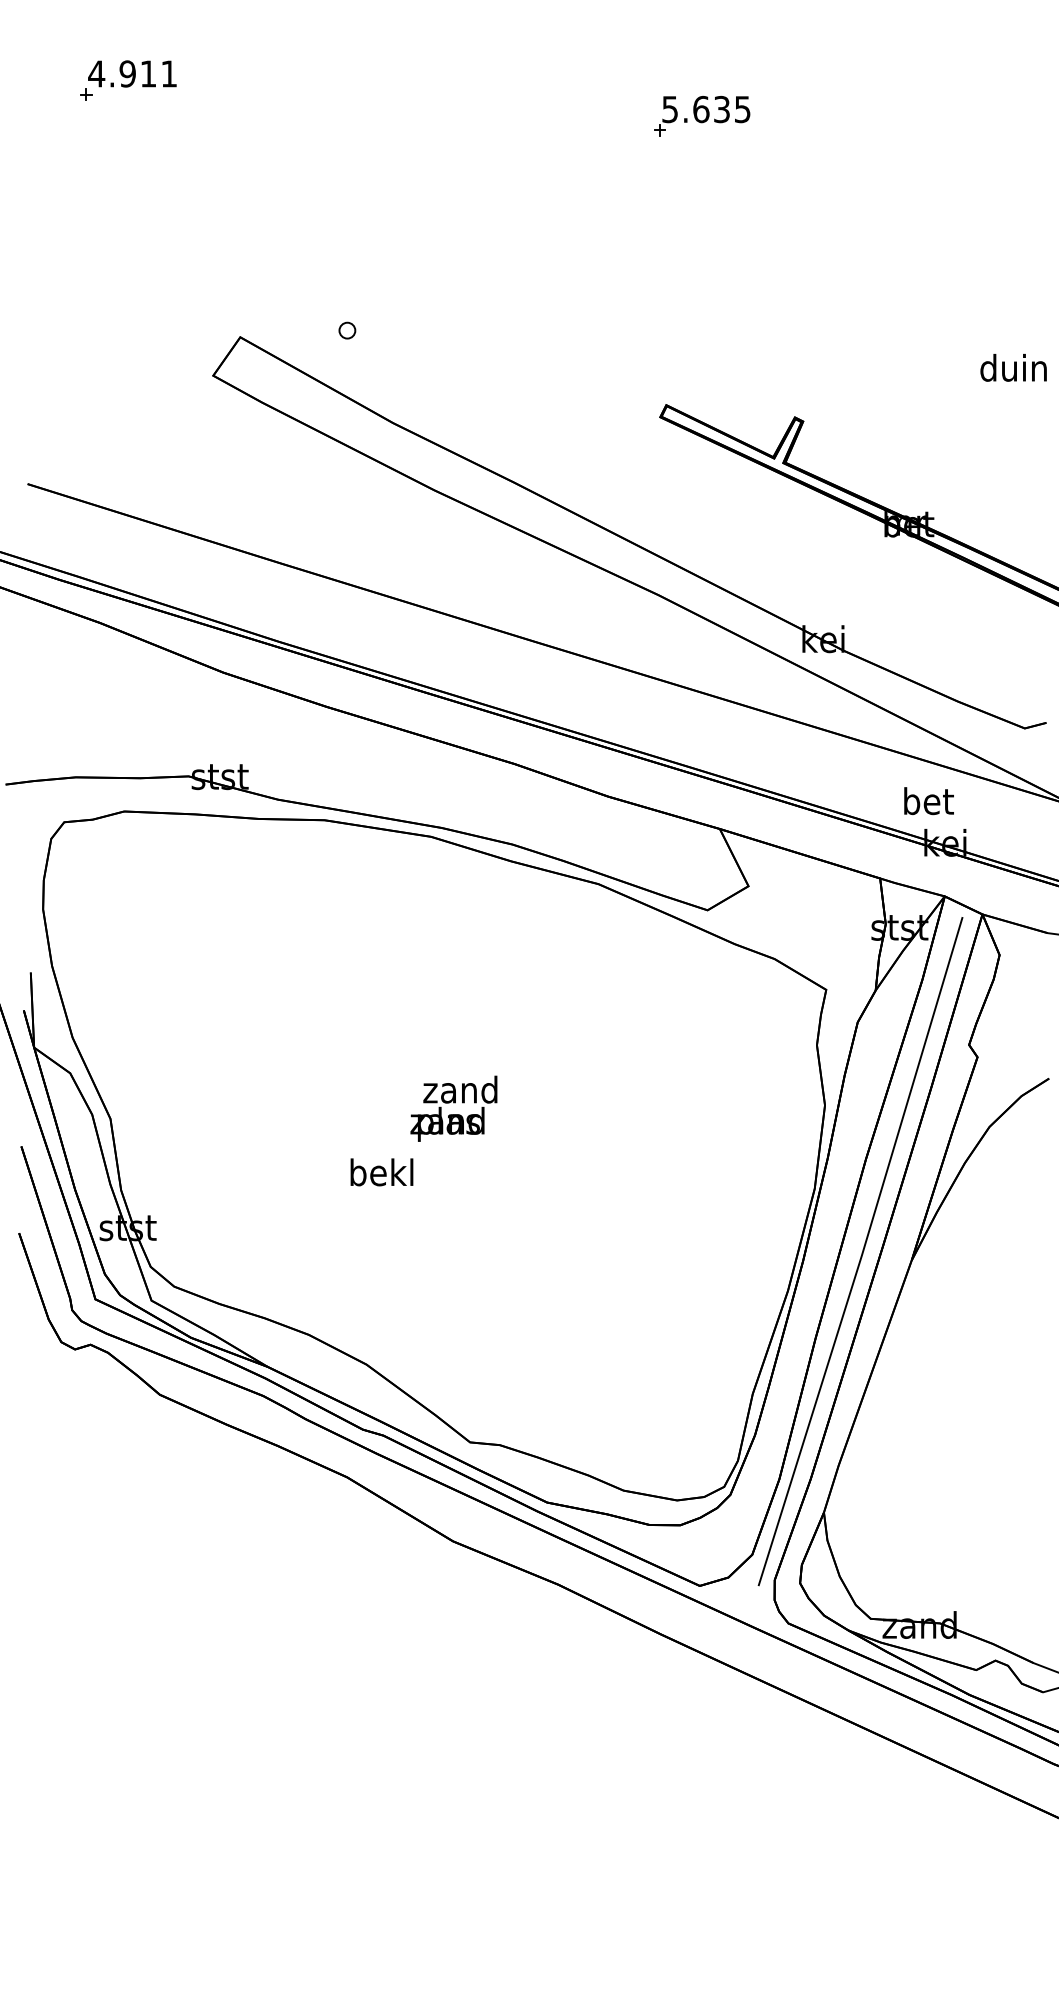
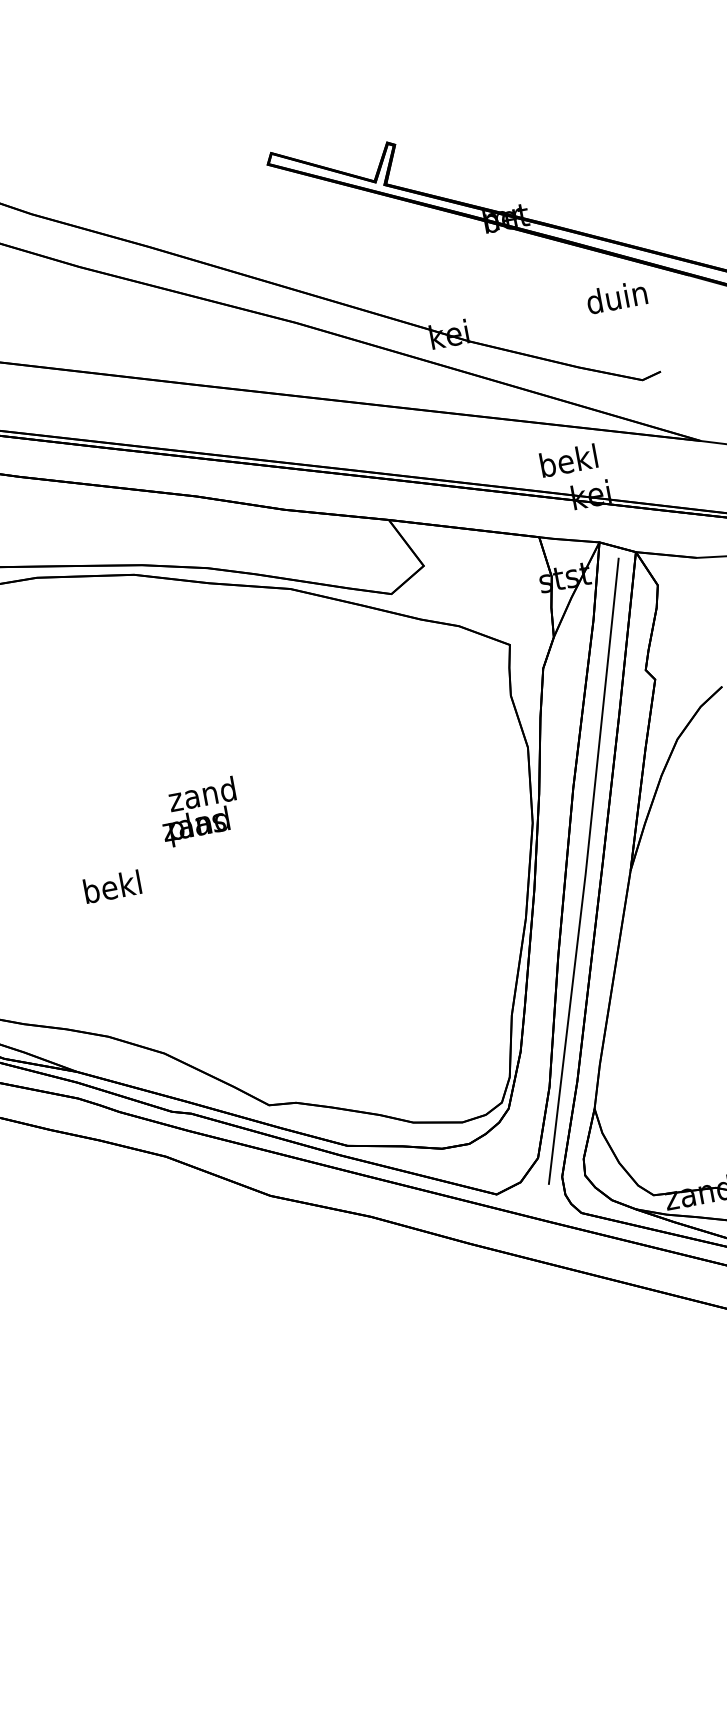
text: (1013, 367) -> (616, 297), moved
text: (927, 801) -> (568, 461), bet -> bekl
text: (381, 1172) -> (112, 887), moved

